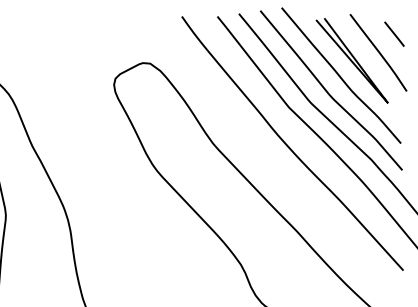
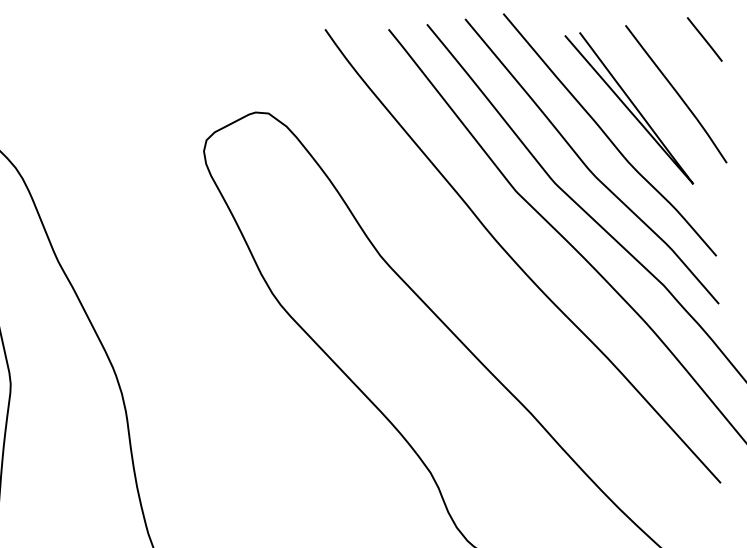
line: (394, 33) -> (704, 38), moved

